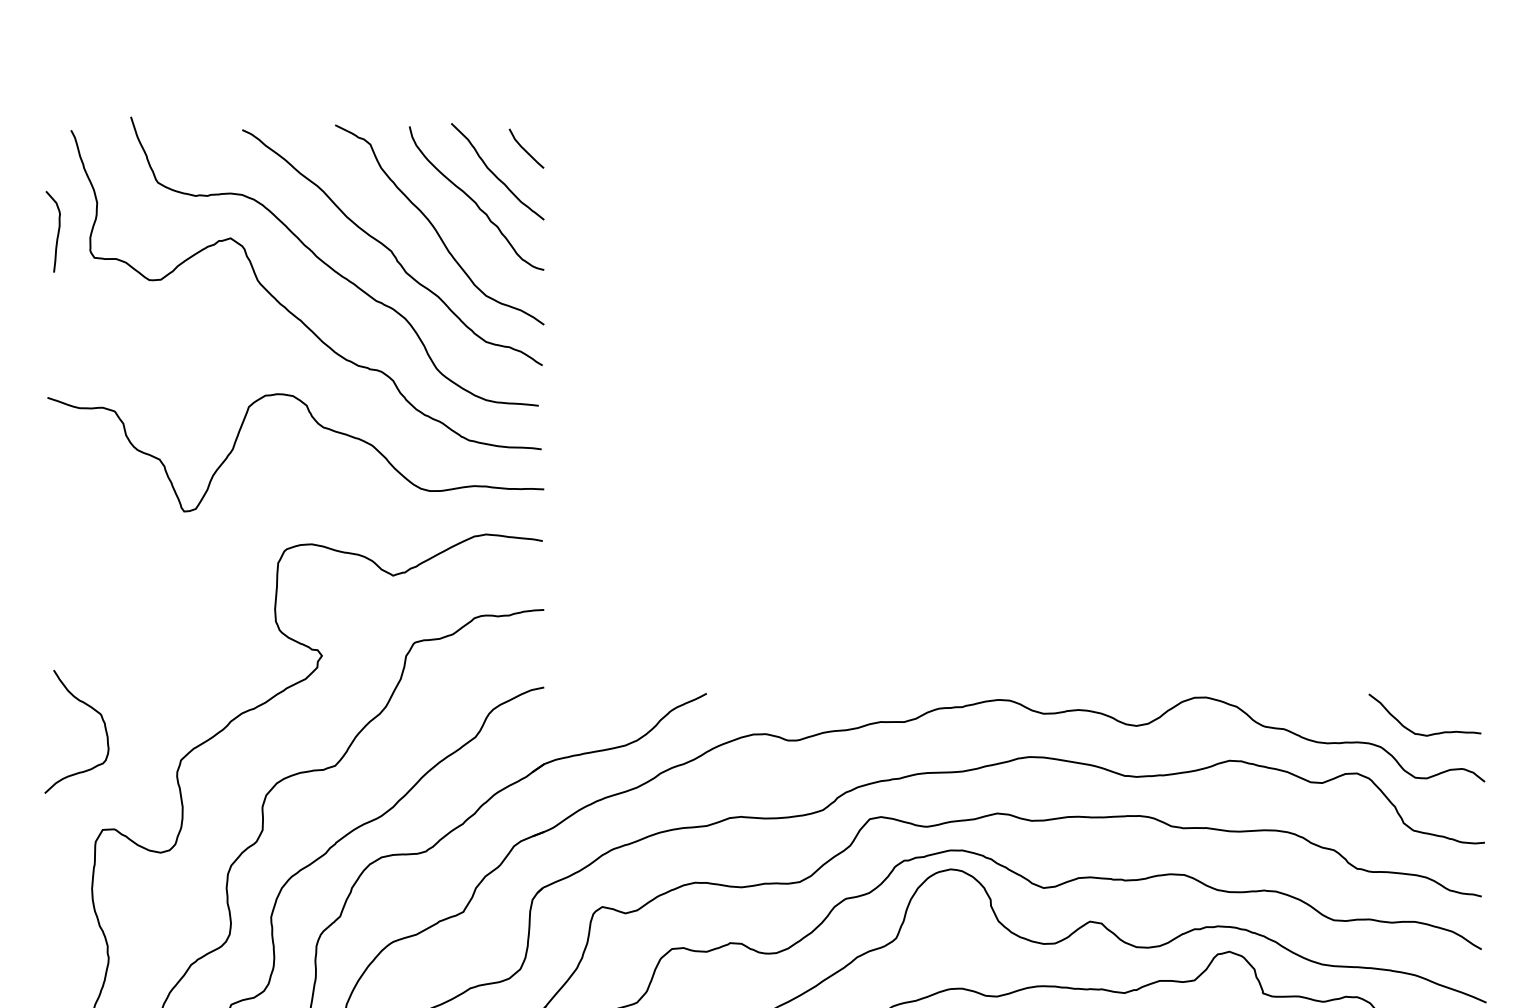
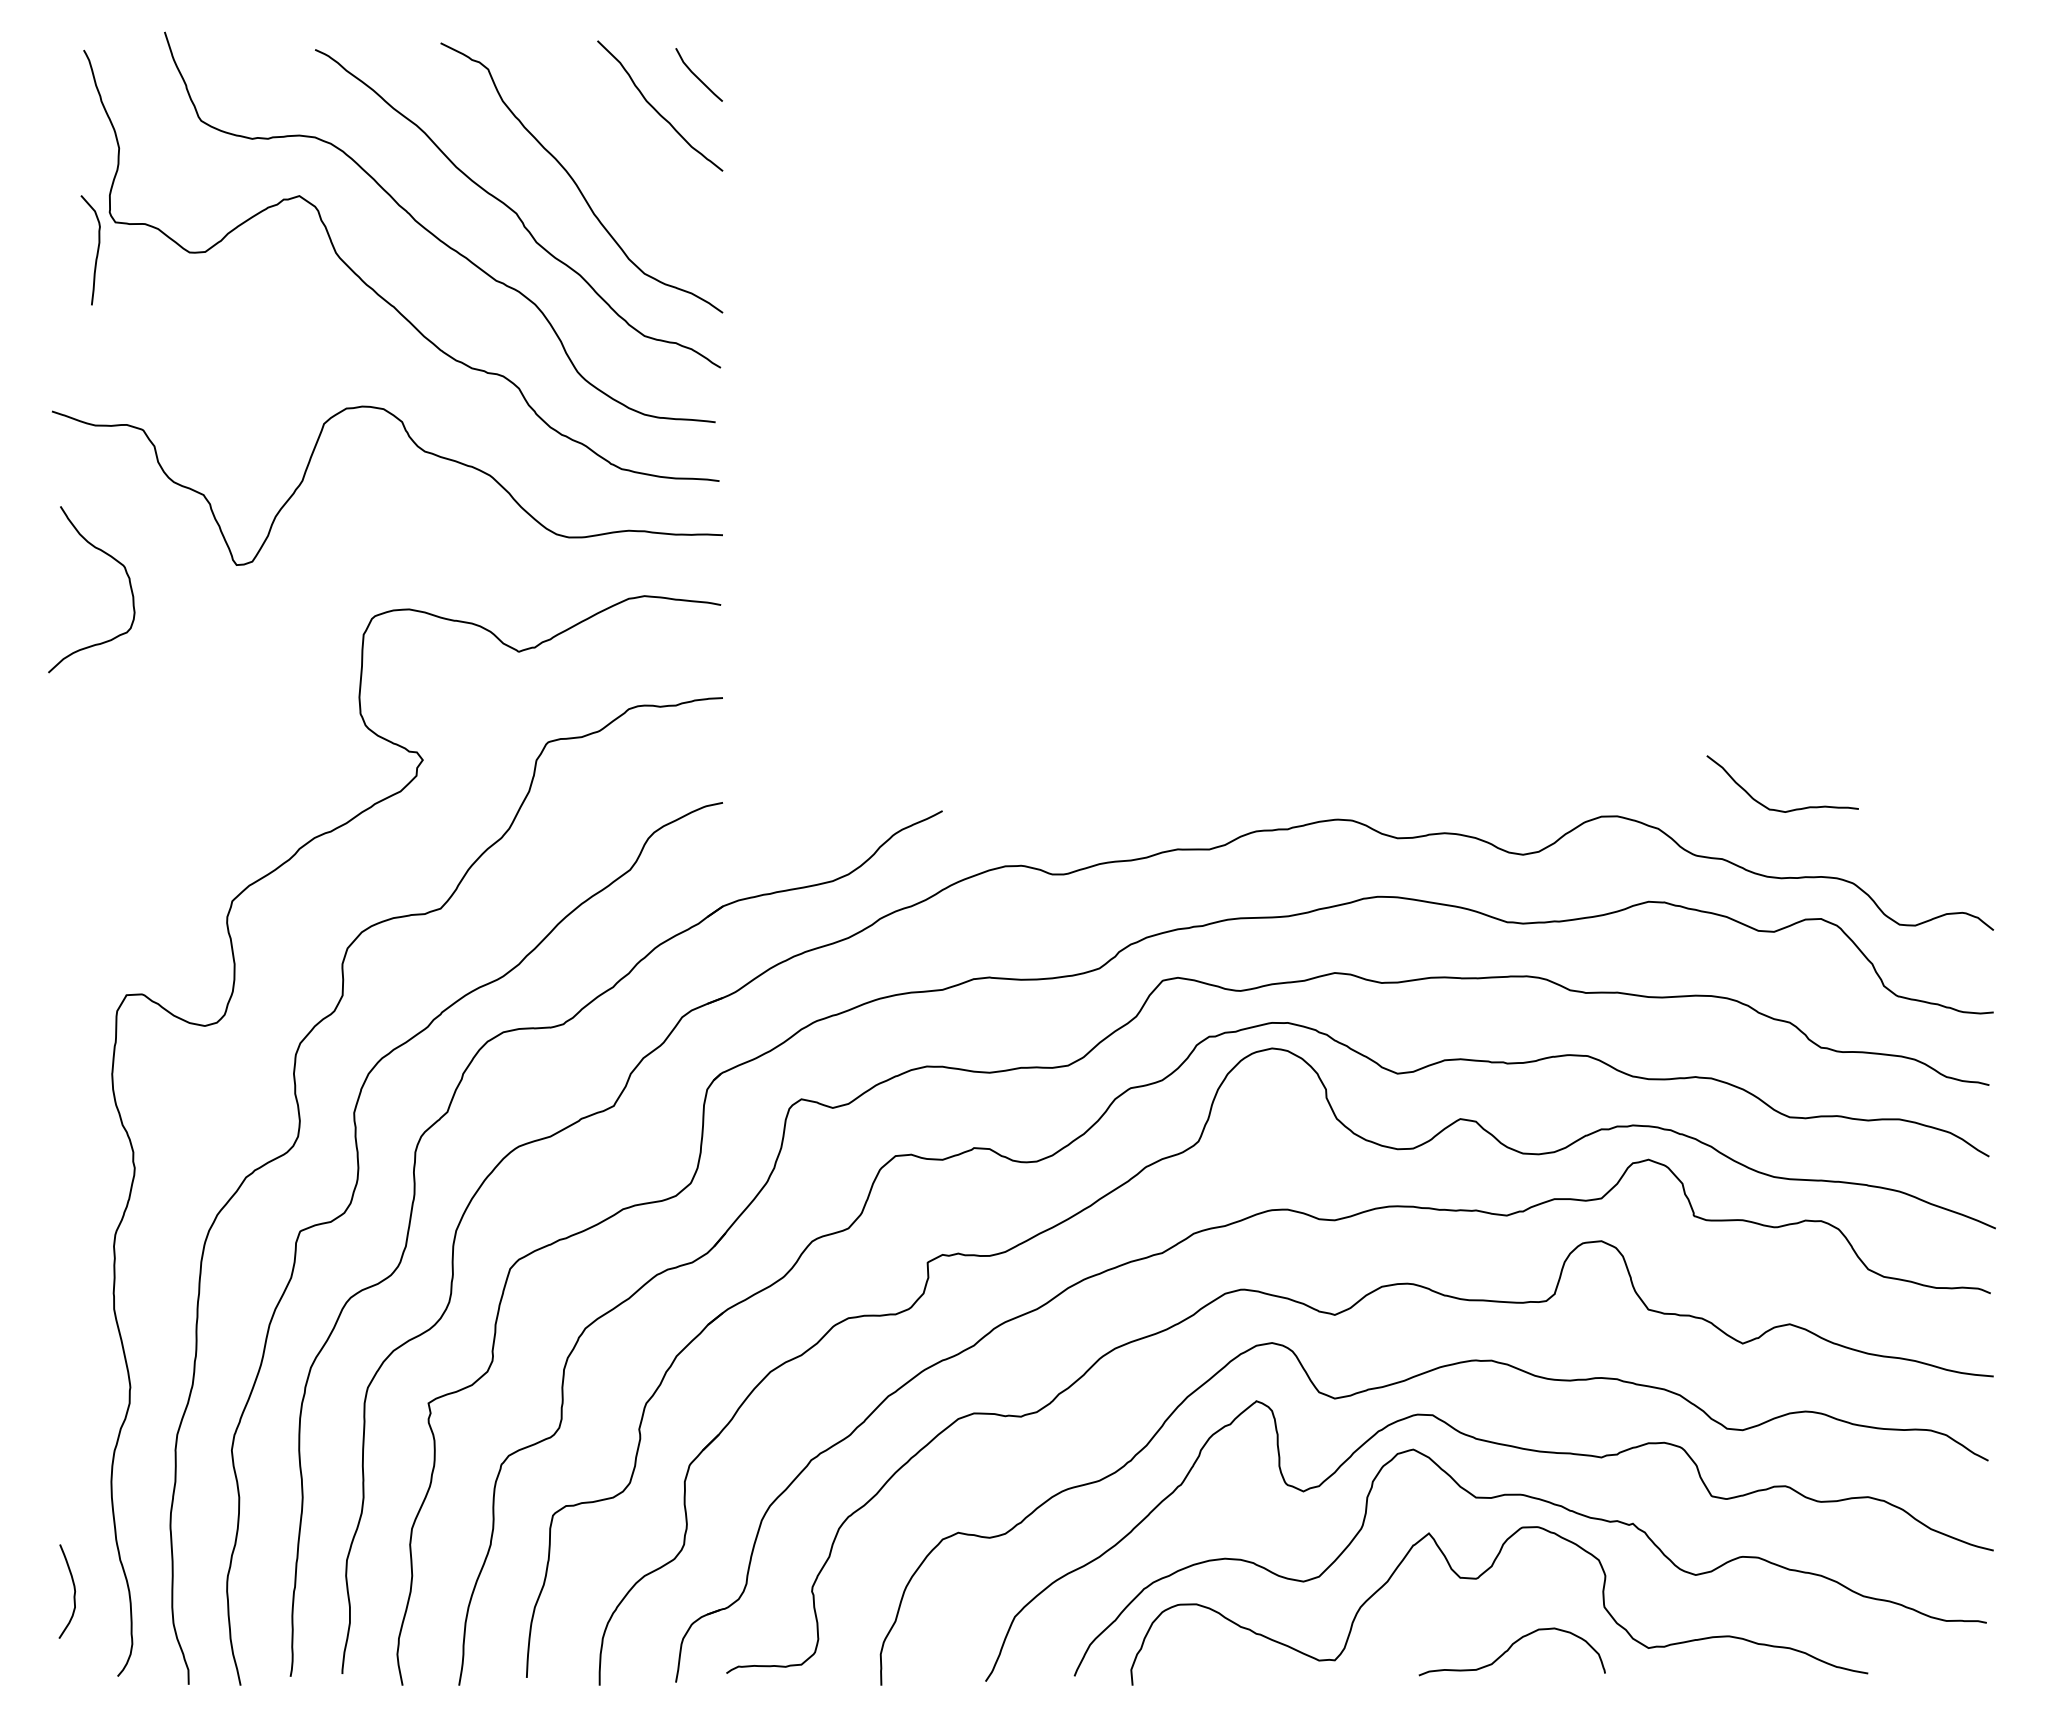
curve: (473, 200) -> (627, 144), removed
curve: (57, 233) -> (96, 252), moved
curve: (93, 710) -> (114, 560), moved
curve: (1421, 733) -> (1778, 809), moved

